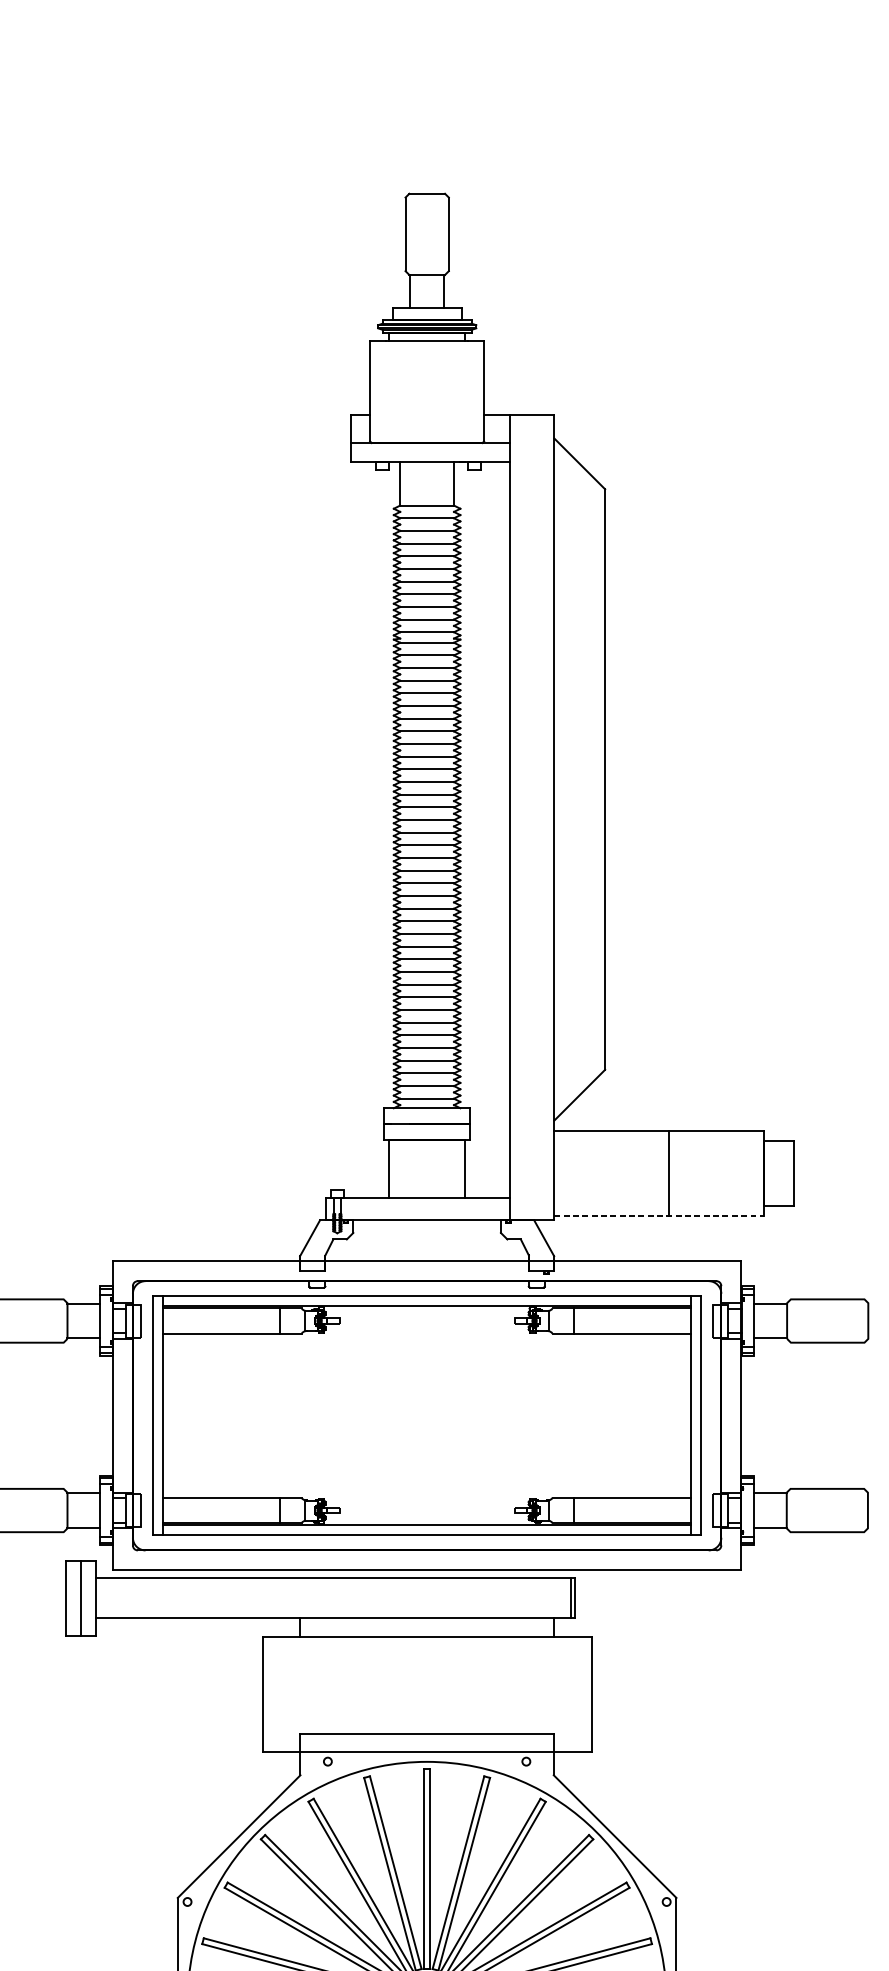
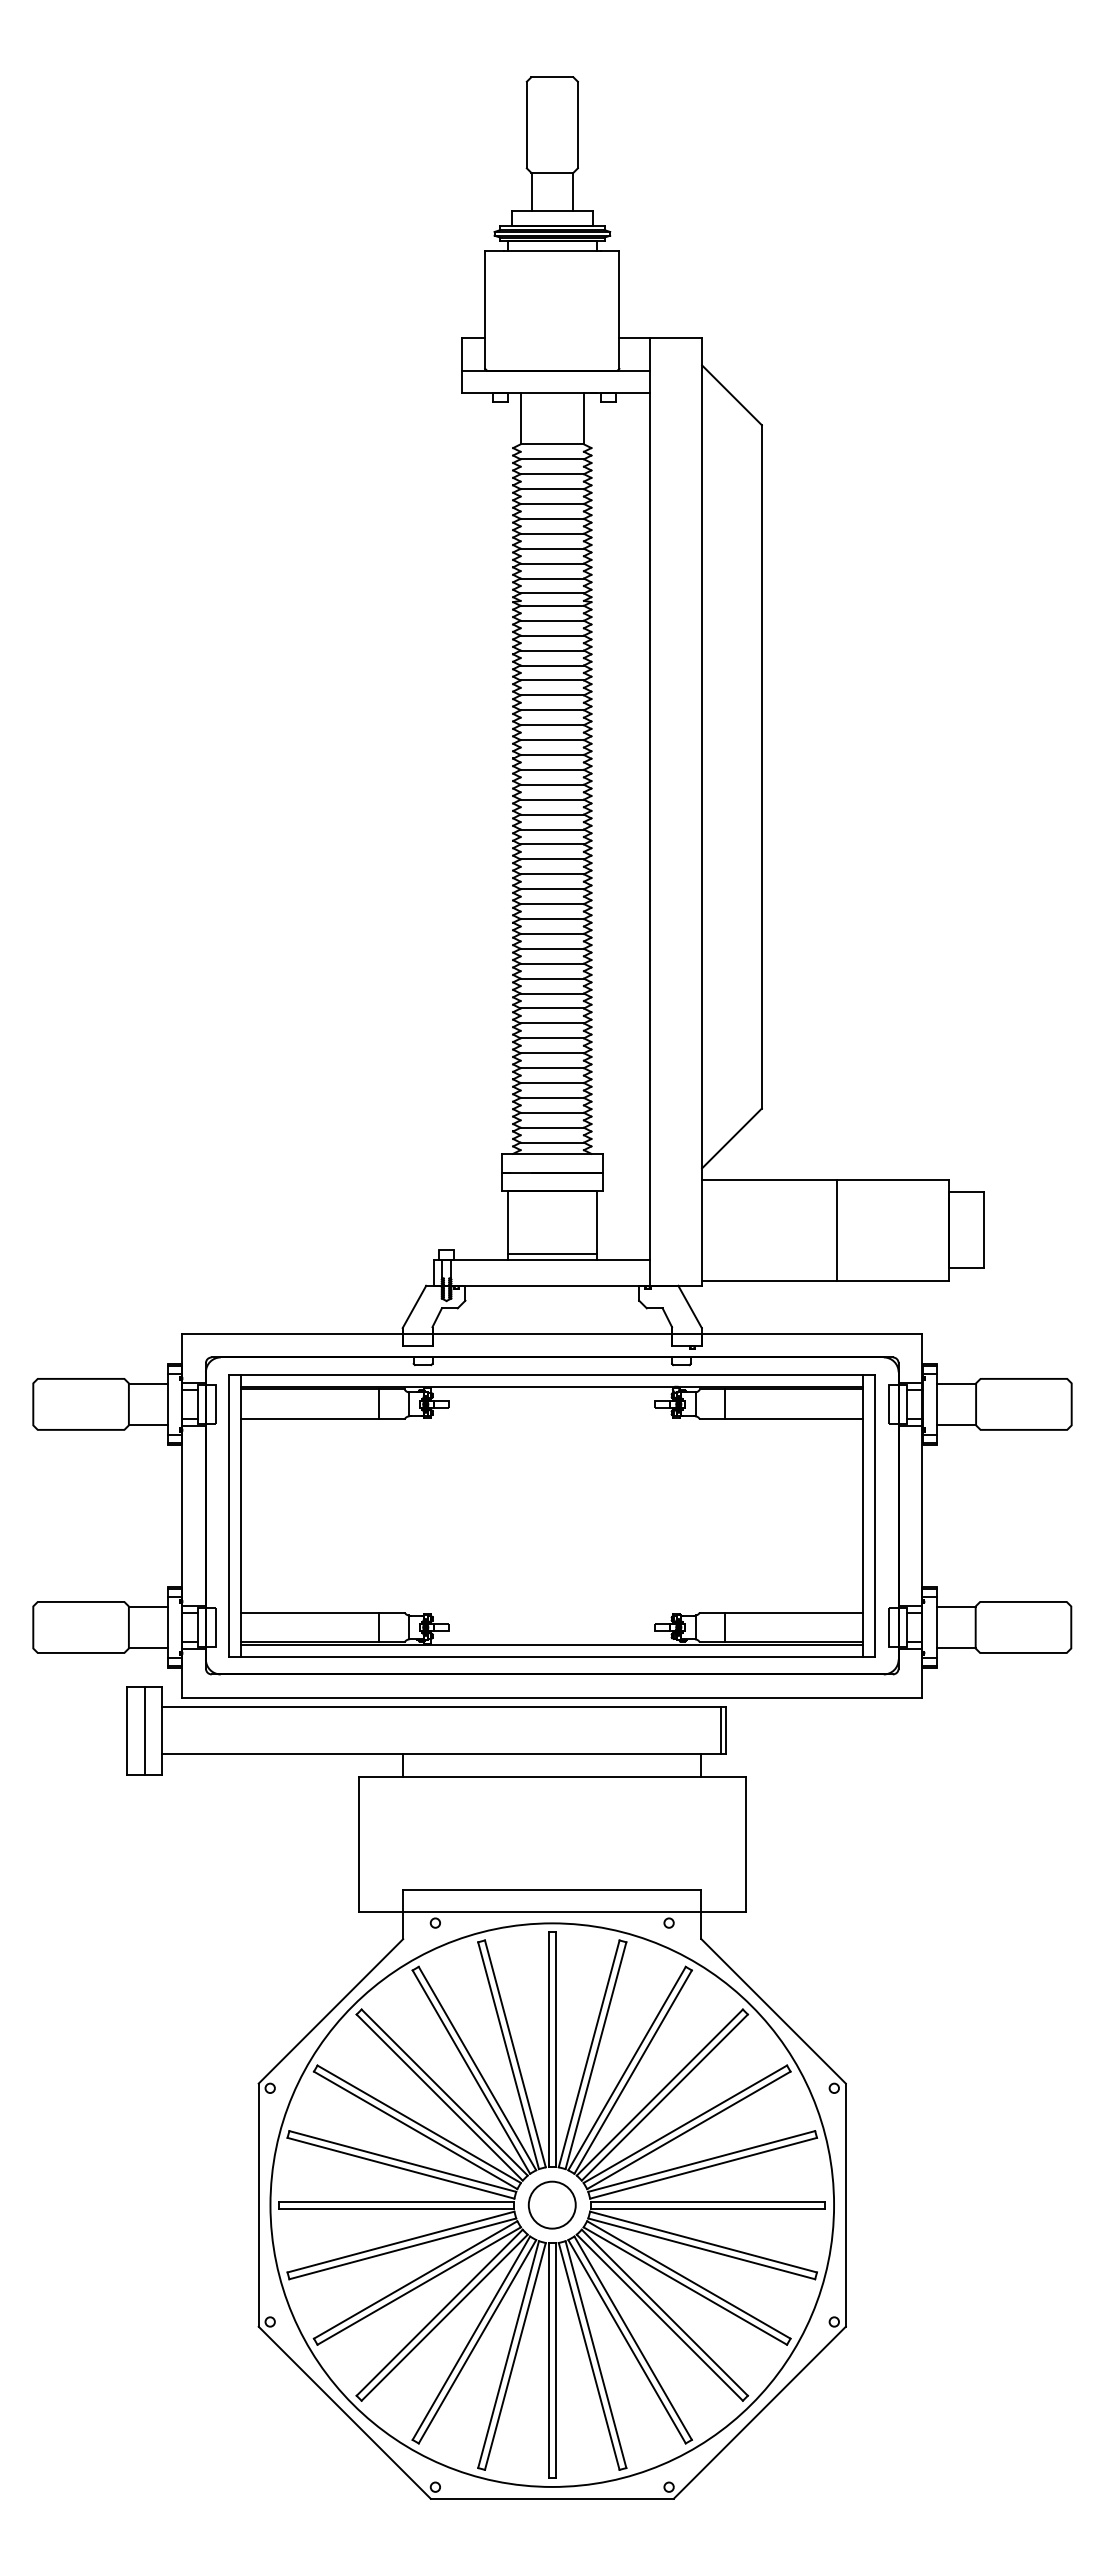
line: (427, 1193) -> (552, 1254), added
line: (659, 1215) -> (825, 1280), dashed -> solid

